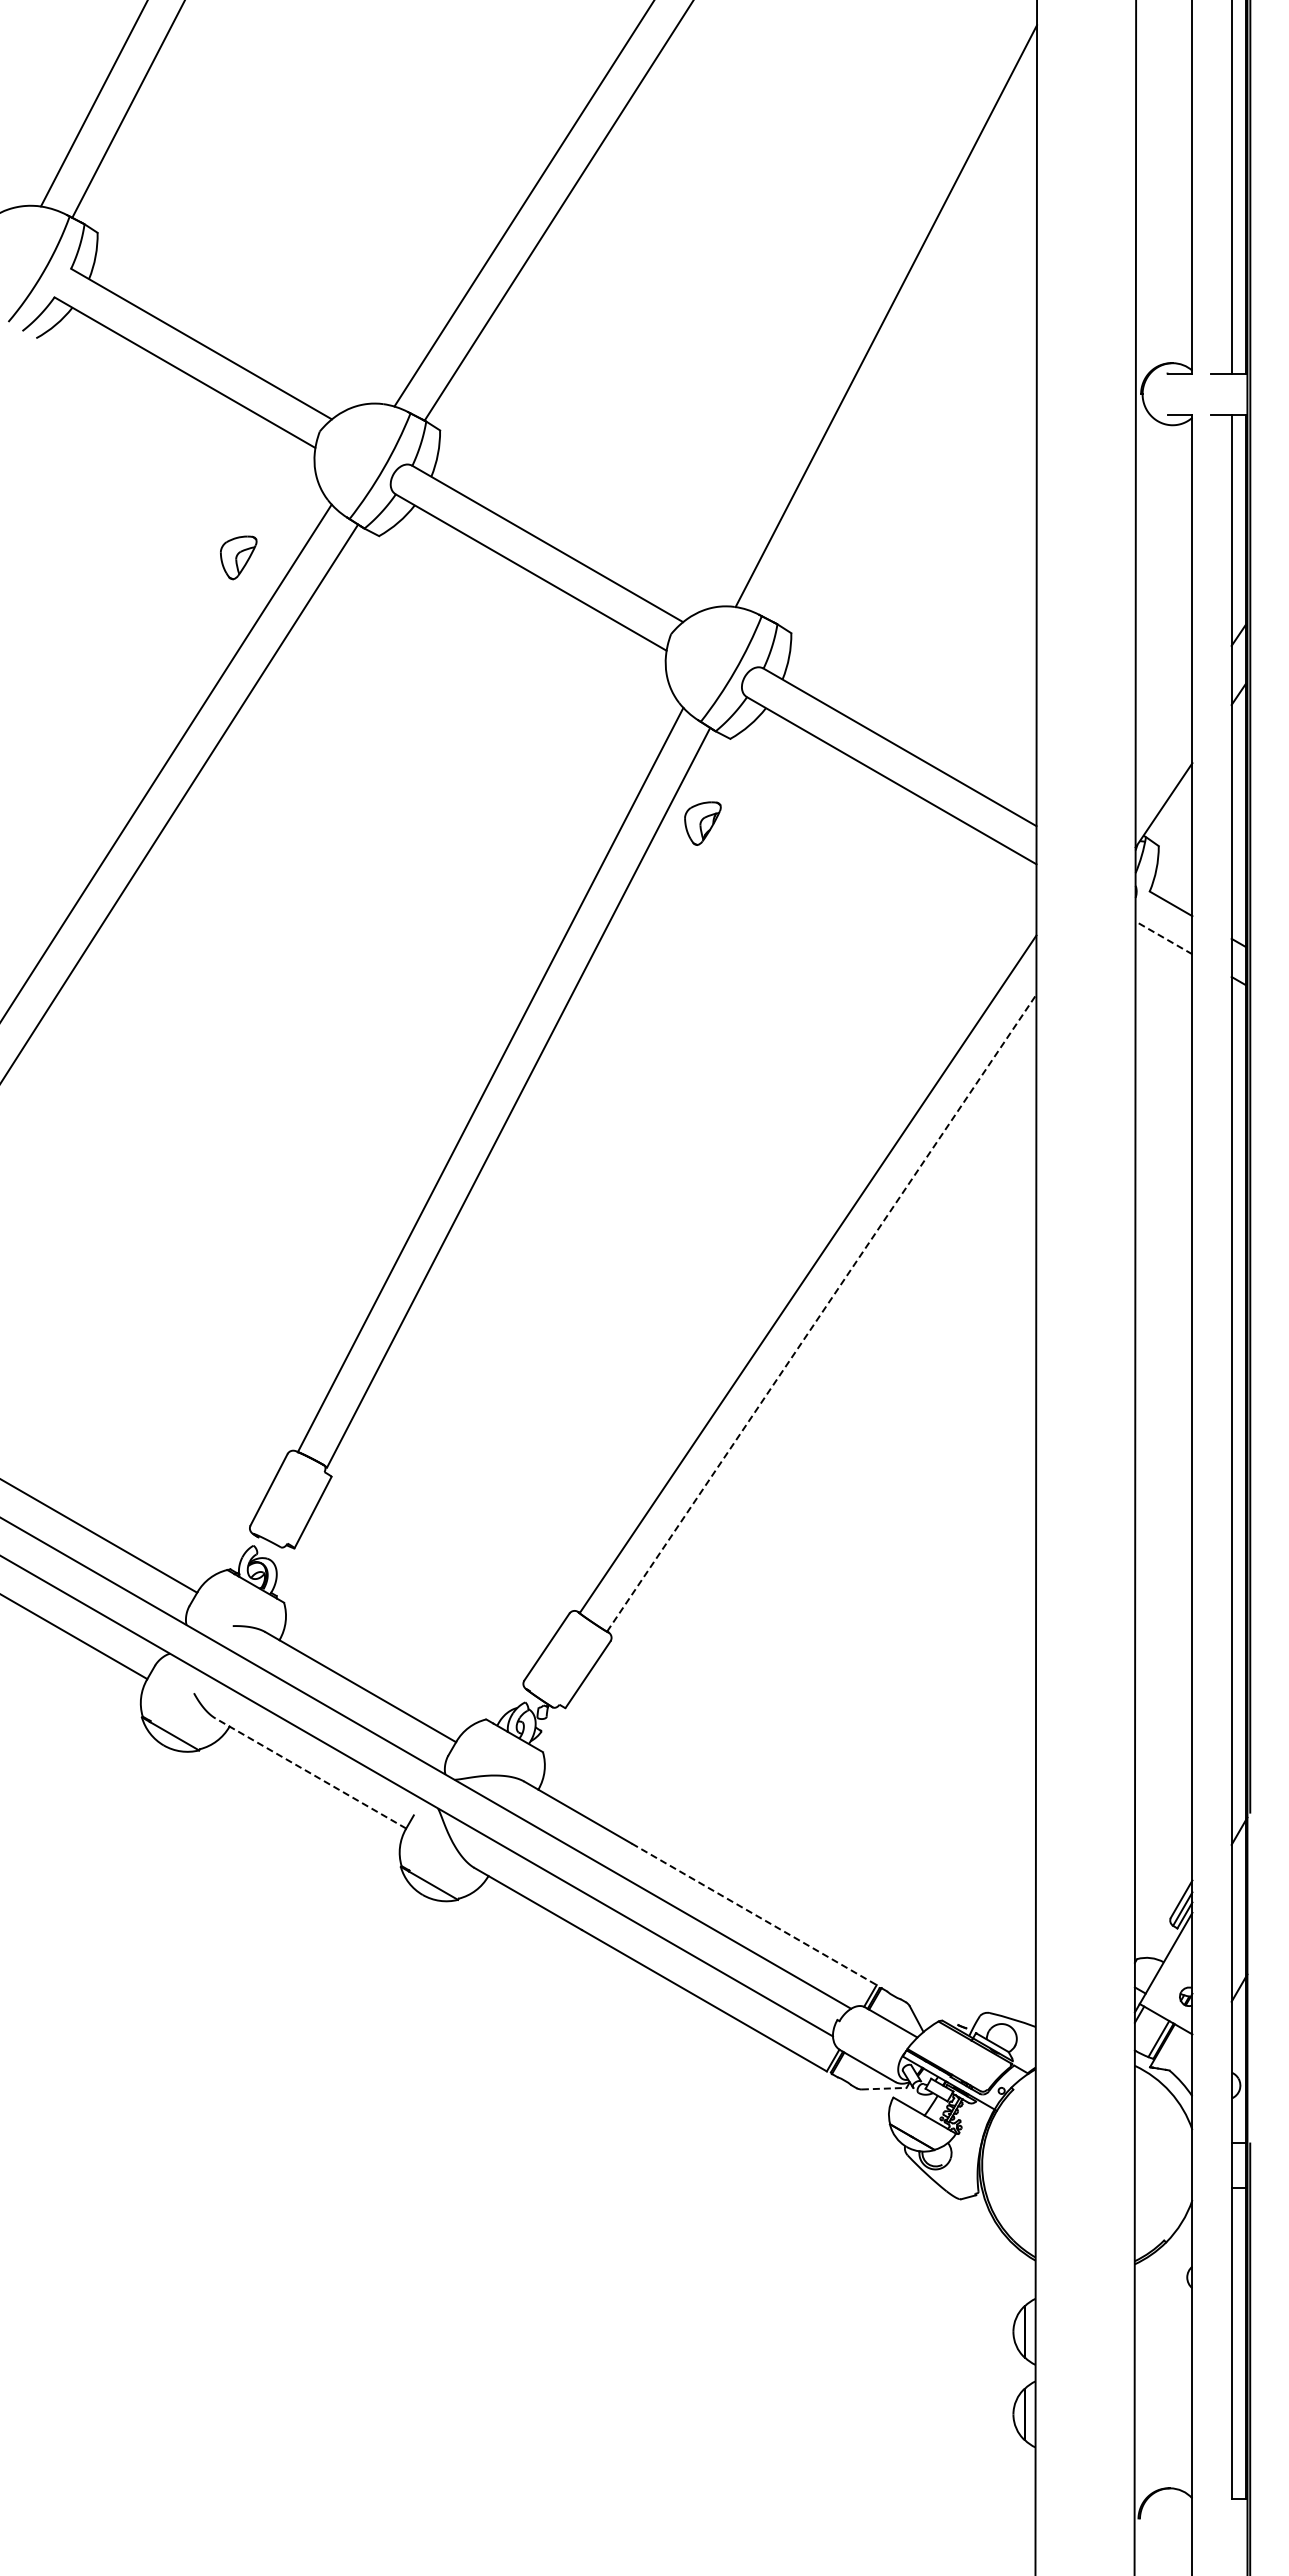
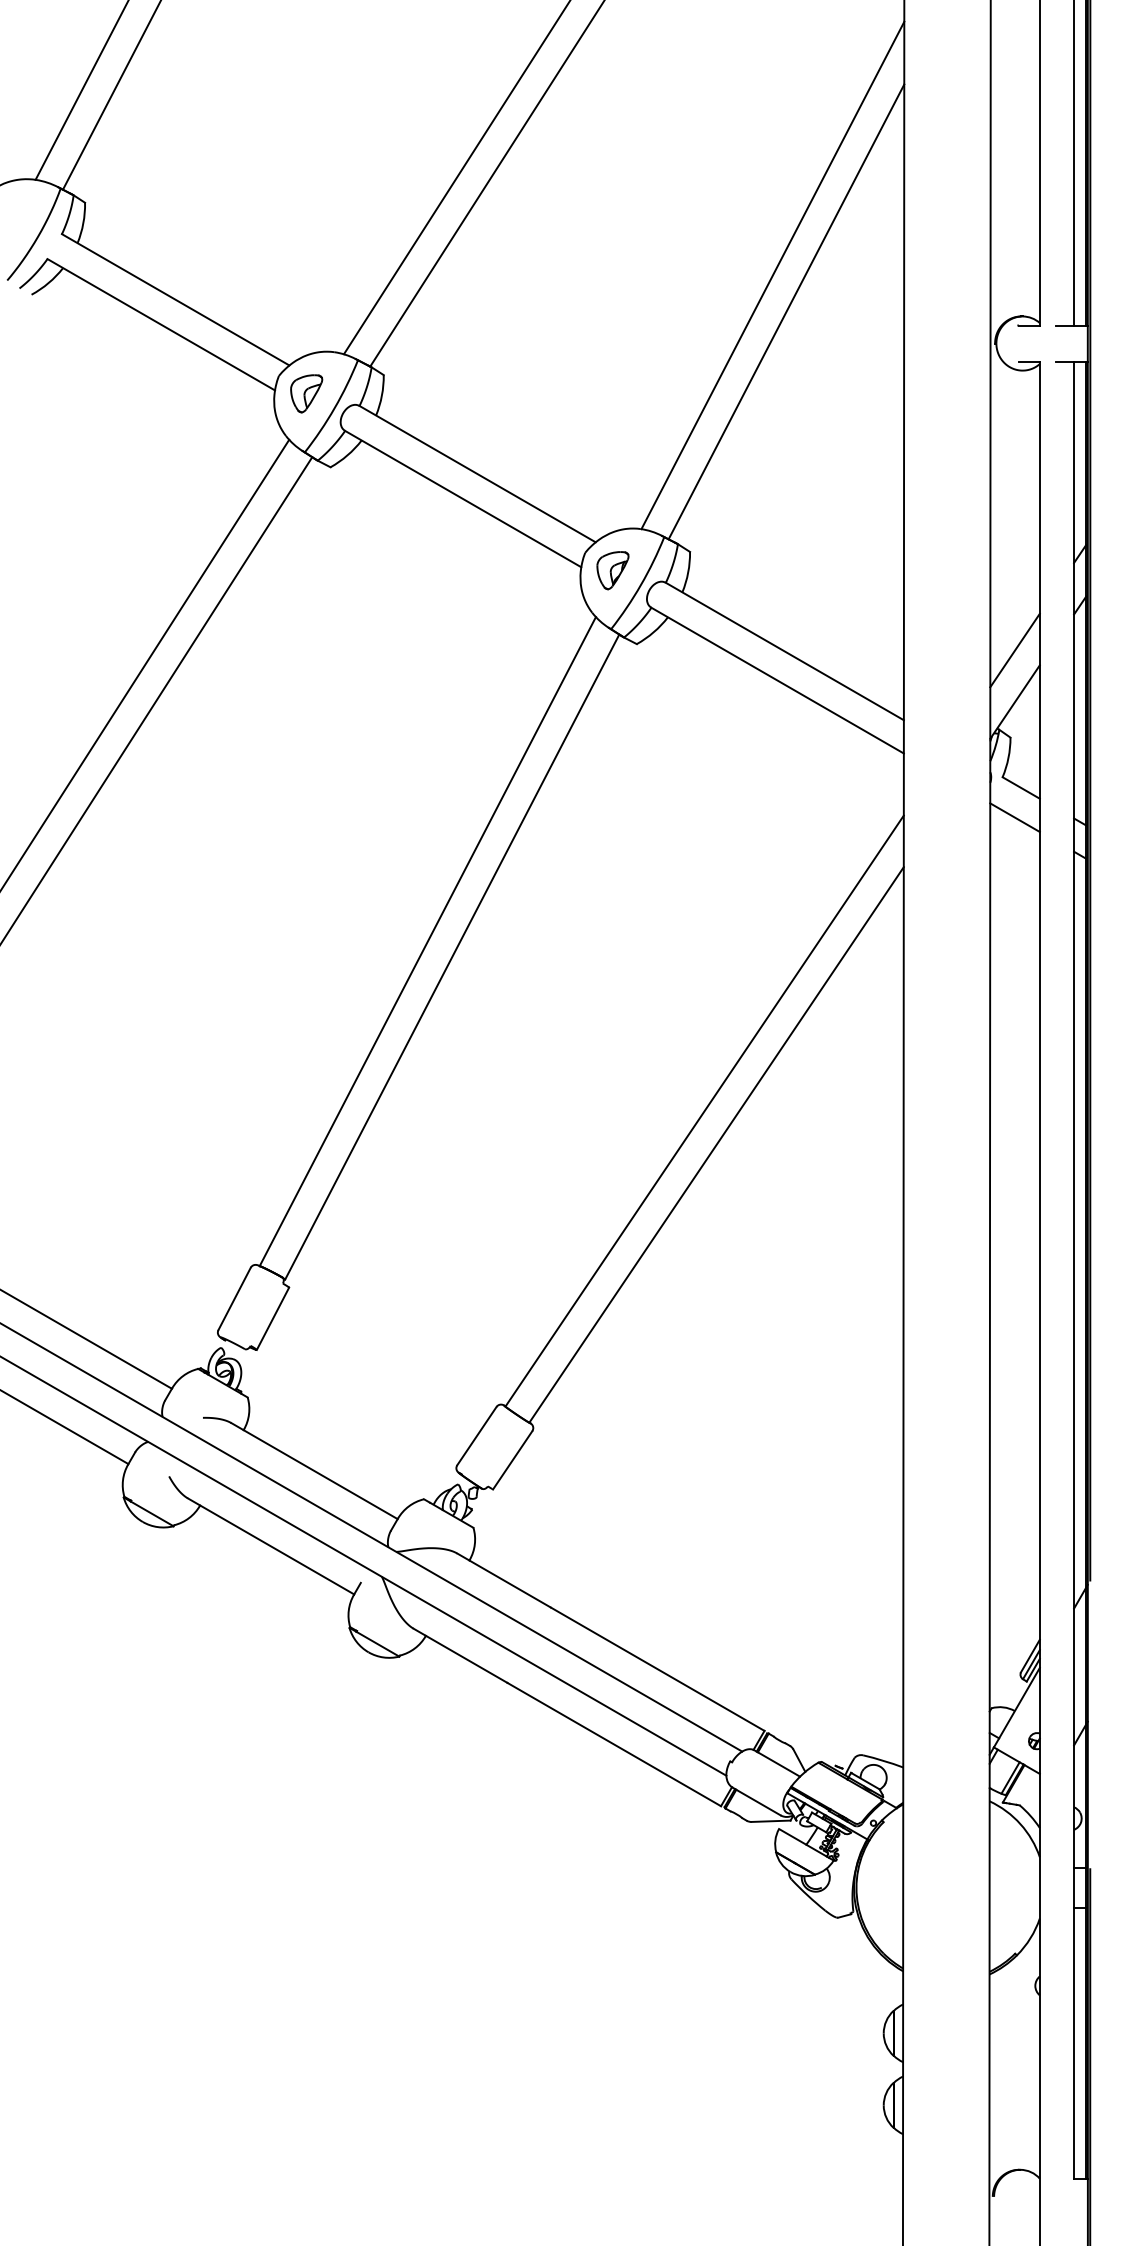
line: (901, 357) -> (786, 311), added
part: (238, 557) -> (306, 393), moved
line: (1163, 746) -> (1014, 650), added
part: (702, 823) -> (612, 570), moved
line: (1164, 937) -> (1015, 817), dashed -> solid
line: (822, 1312) -> (717, 1144), dashed -> solid
line: (310, 1773) -> (270, 1546), dashed -> solid
line: (754, 1914) -> (657, 1669), dashed -> solid
line: (884, 2088) -> (771, 1821), dashed -> solid

